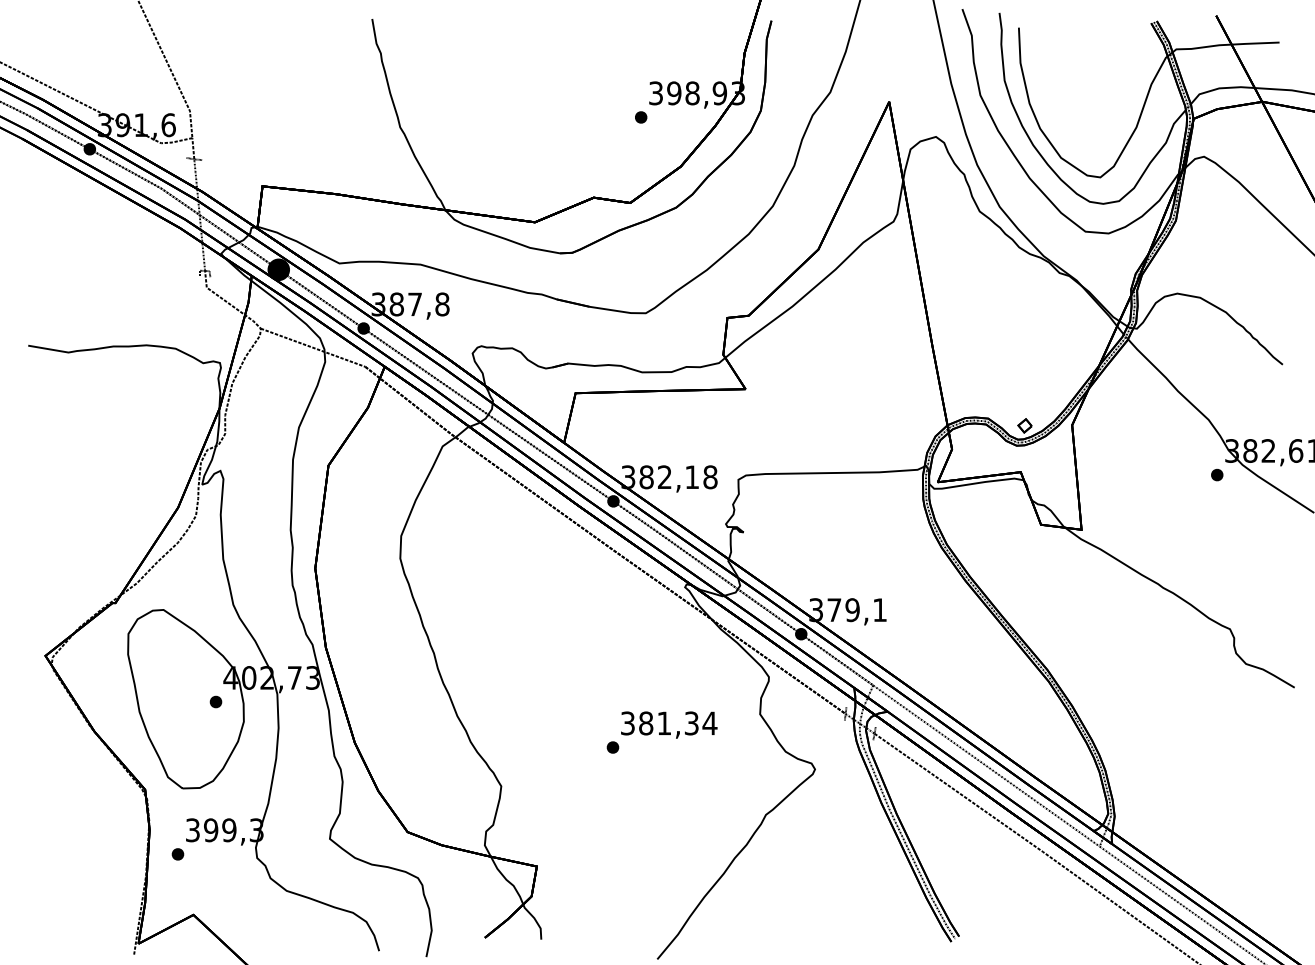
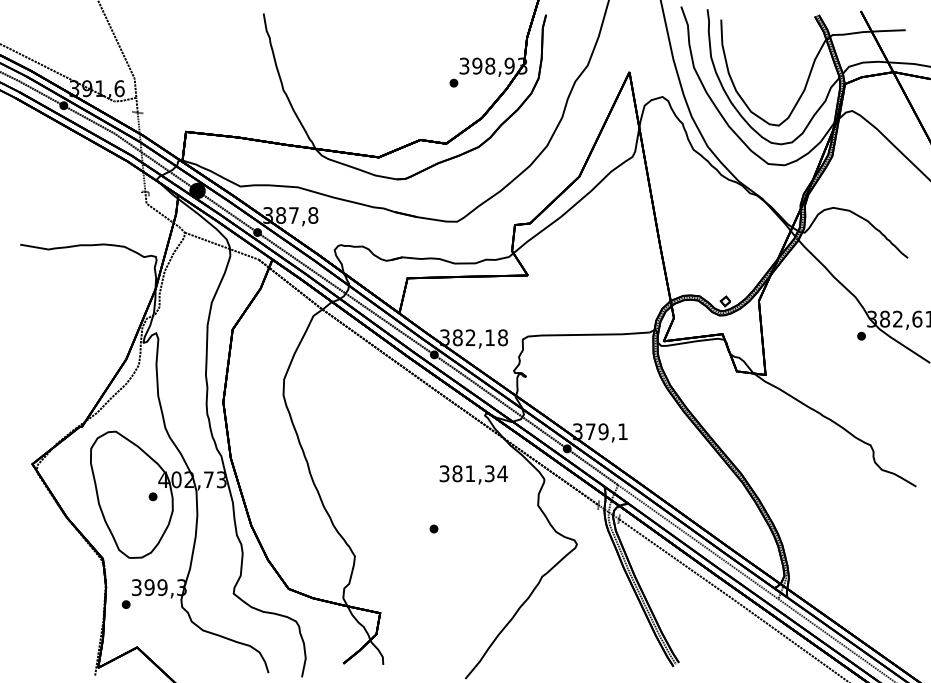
text: (669, 724) -> (473, 474), moved

